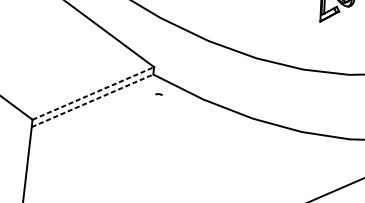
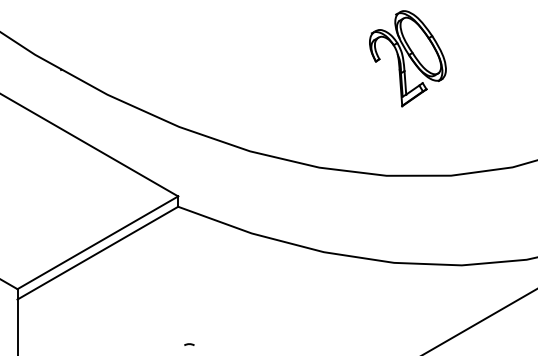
line: (93, 93) -> (97, 242), dashed -> solid
arc: (159, 94) -> (189, 344), moved
line: (92, 101) -> (97, 253), dashed -> solid

